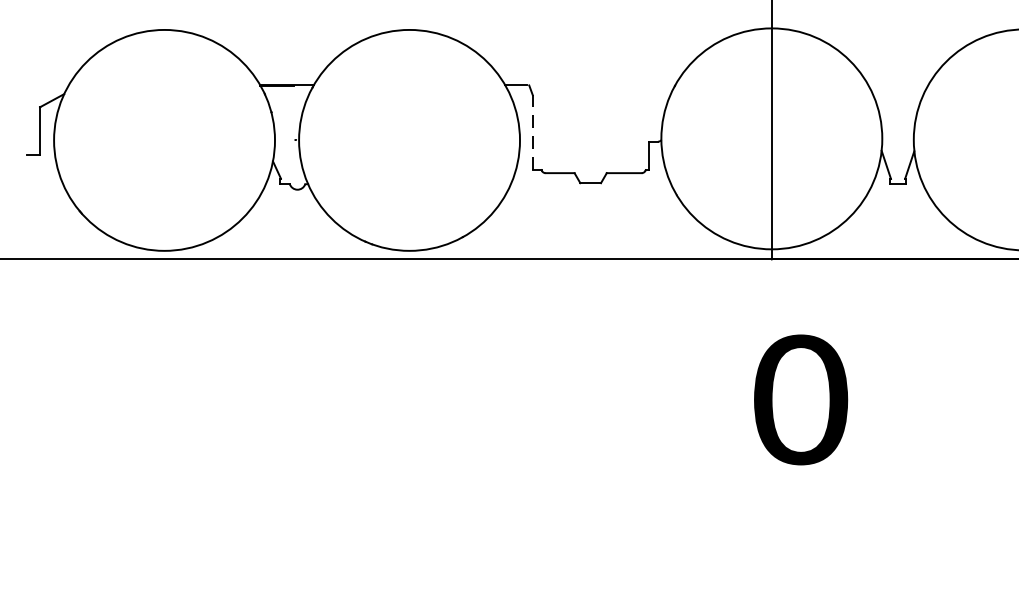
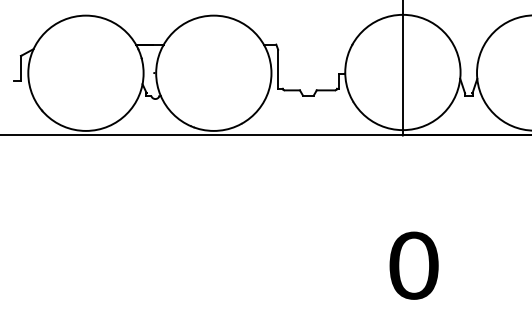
line: (533, 133) -> (278, 69), dashed -> solid
text: (799, 399) -> (413, 265), moved

